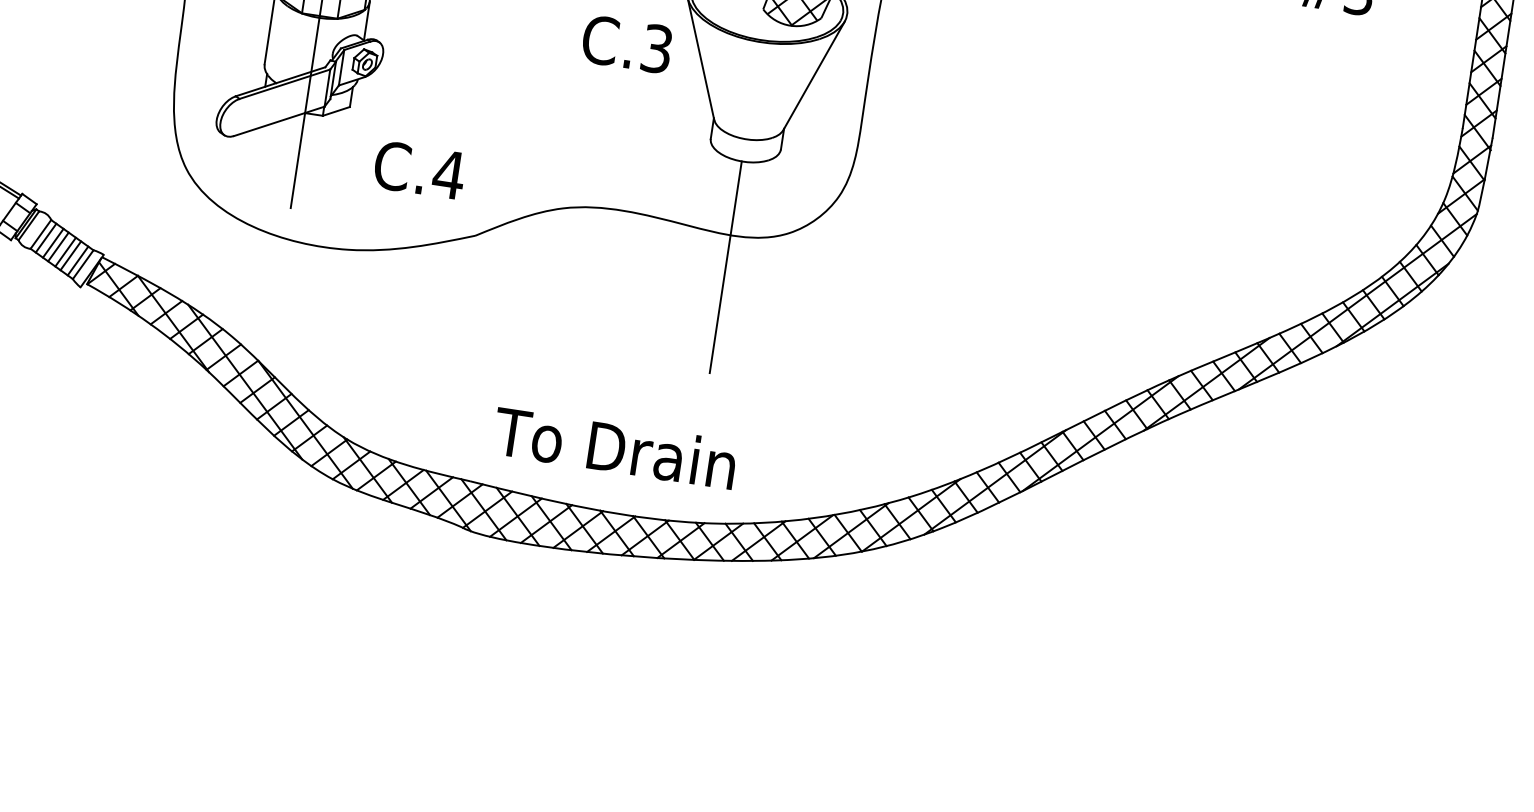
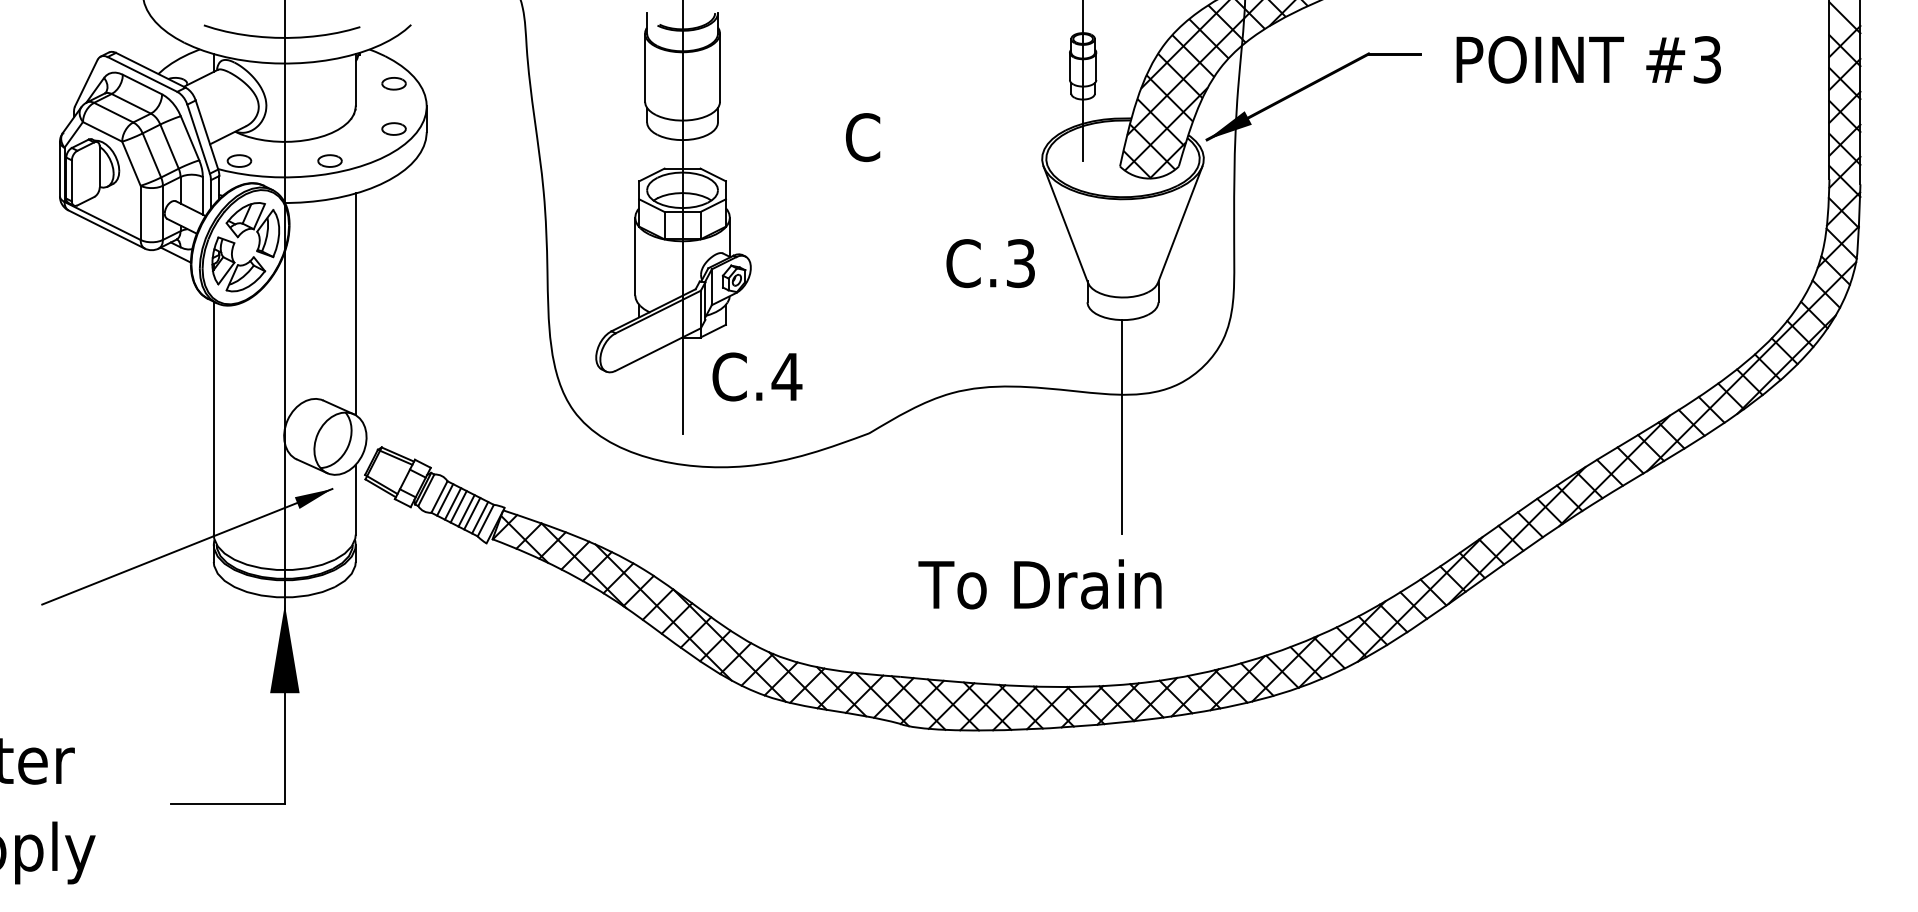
text: (626, 44) -> (990, 263), moved
text: (419, 169) -> (757, 376), moved
text: (614, 448) -> (1039, 584), moved

